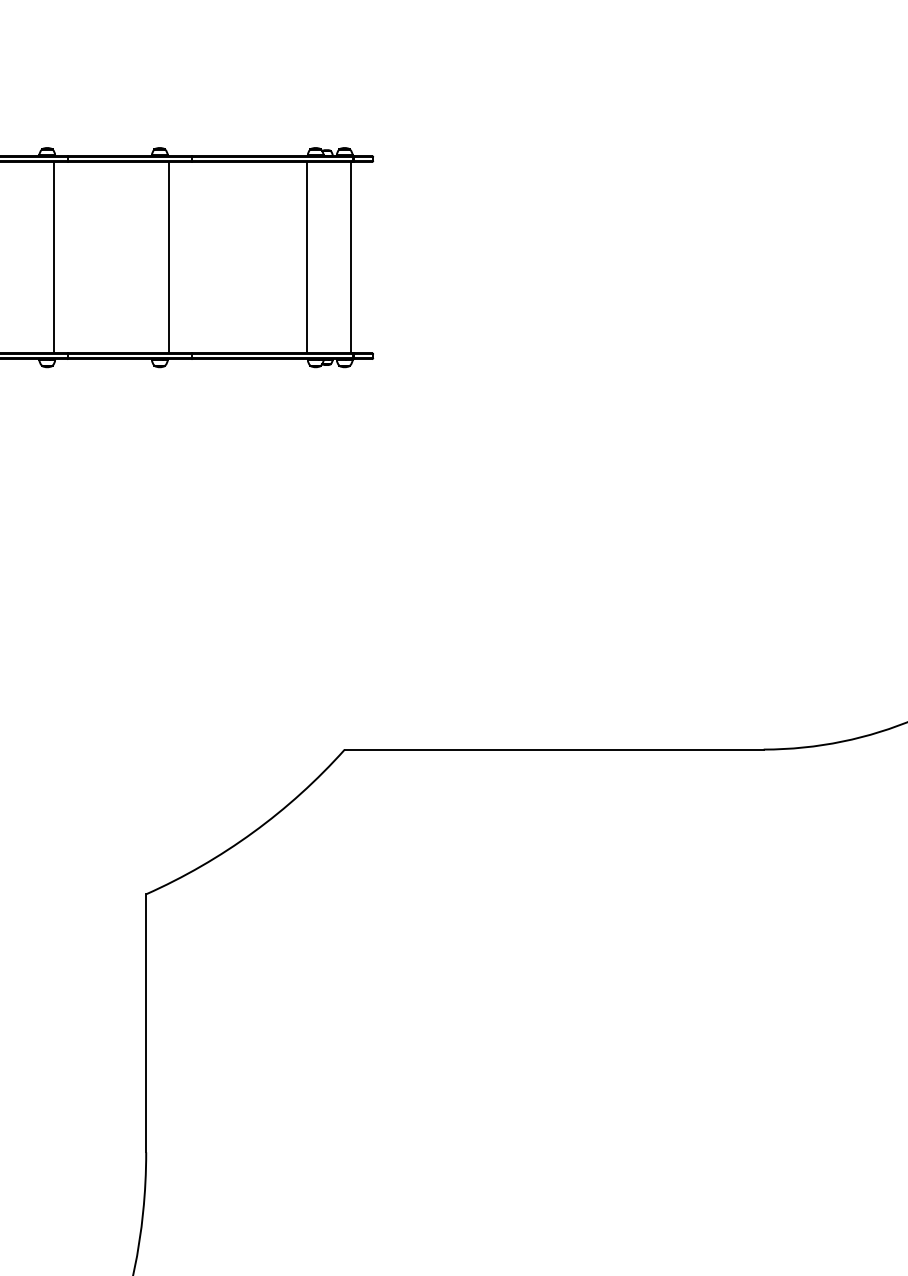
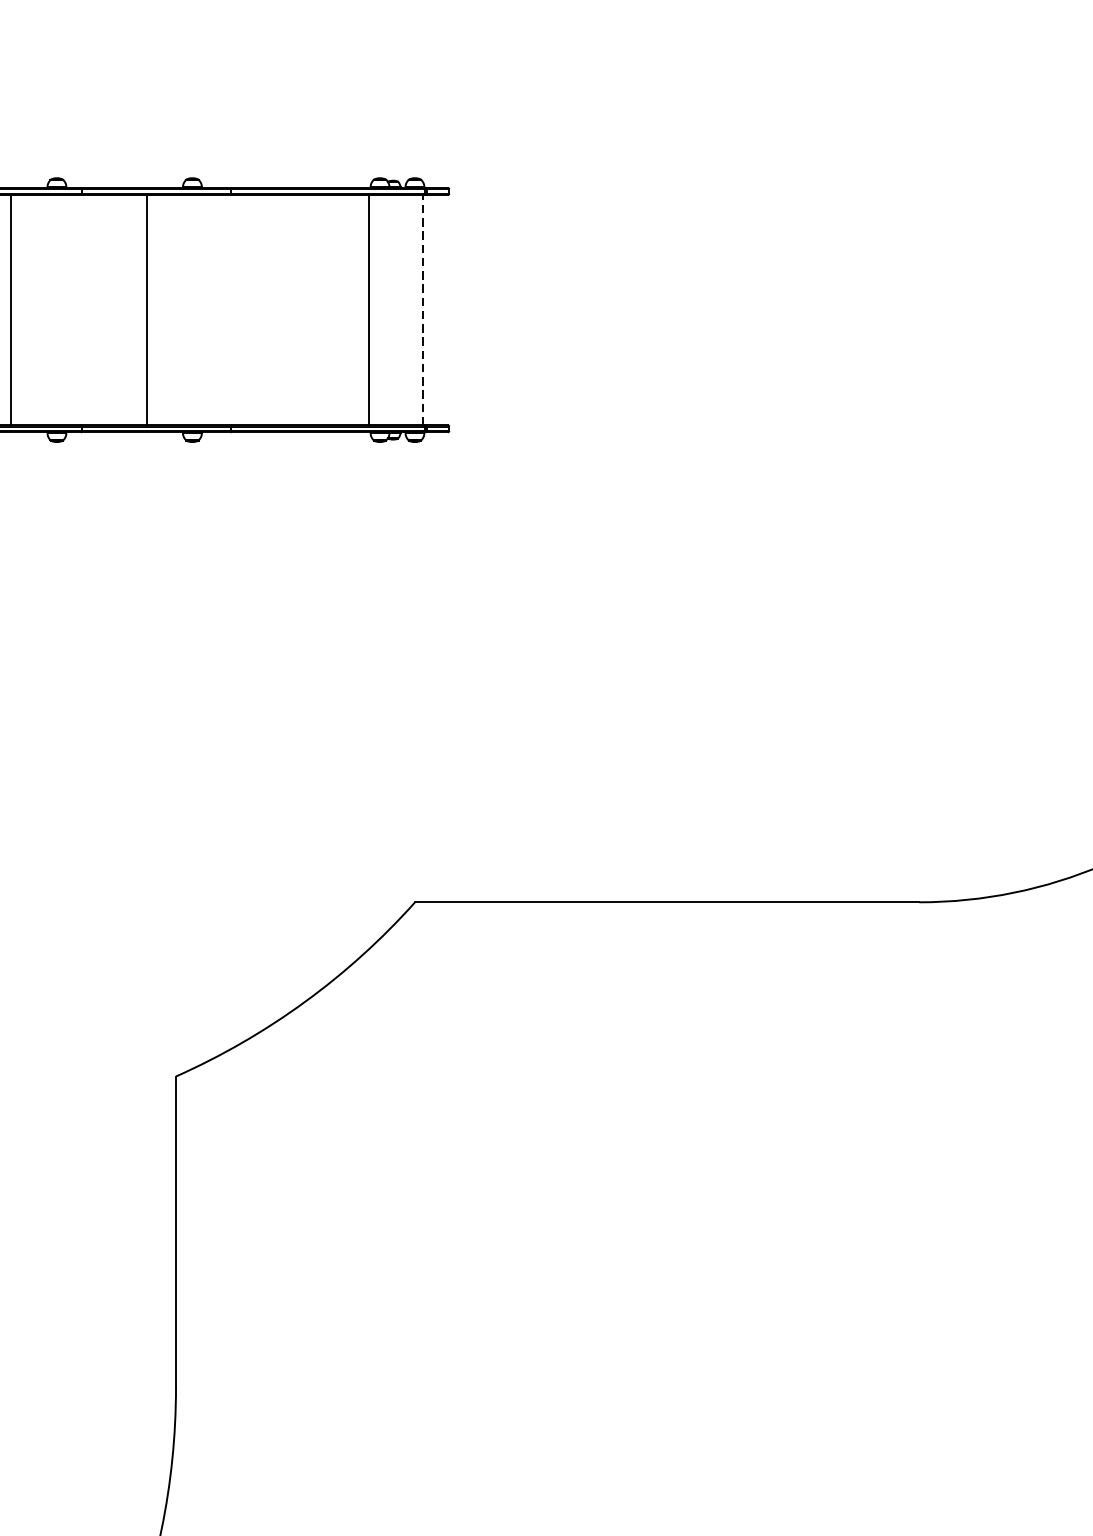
line: (53, 257) -> (10, 309), moved
line: (169, 257) -> (147, 309), moved
line: (351, 257) -> (423, 309), solid -> dashed

